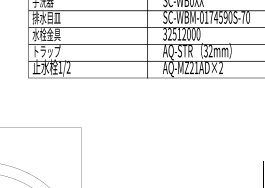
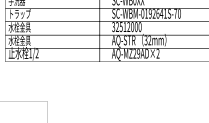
text: (46, 17) -> (19, 13), 排水目皿 -> トラップ
text: (220, 17) -> (157, 13), SC-WBM-0174590S-70 -> SC-WBM-0192641S-70
text: (46, 51) -> (19, 40), トラップ -> 水栓金具
text: (196, 67) -> (138, 53), AQ-MZ21AD×2 -> AQ-MZ29AD×2

